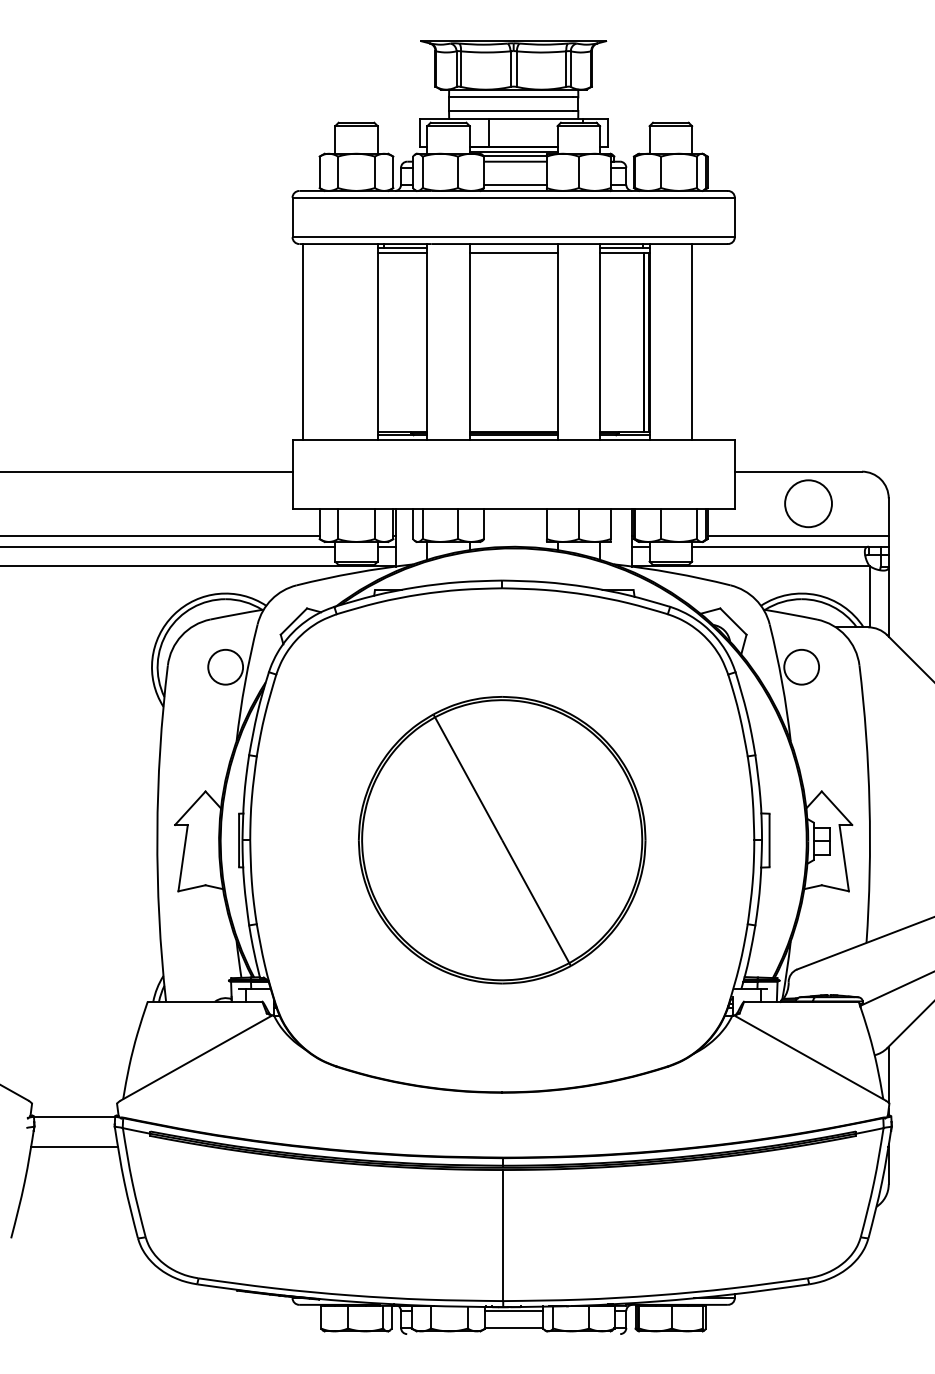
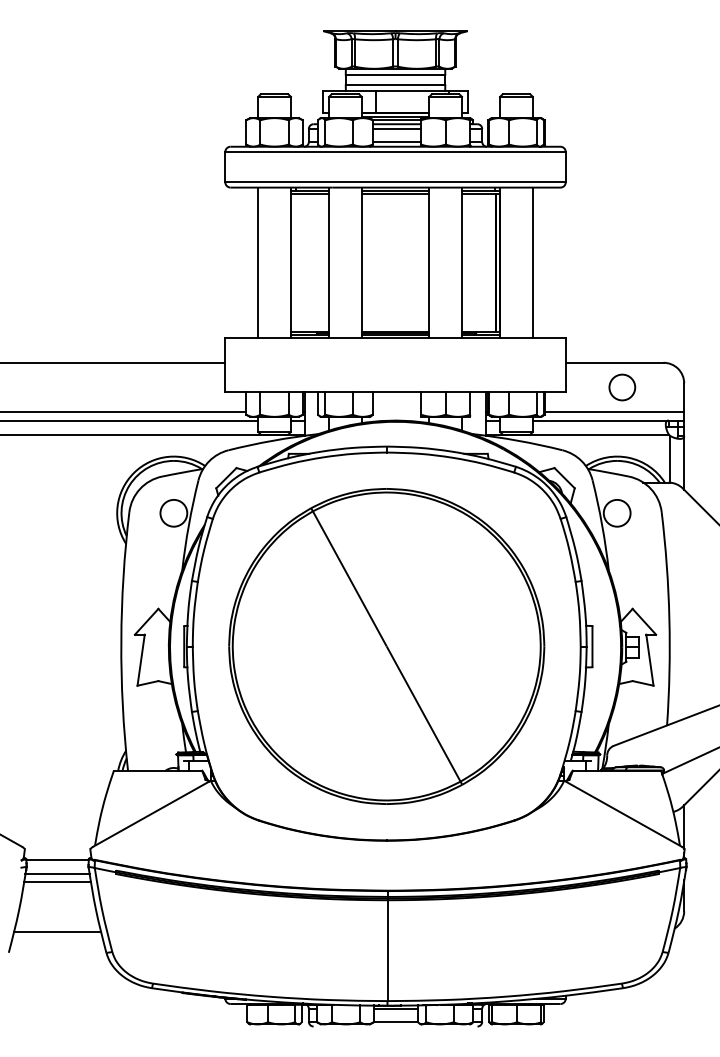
line: (515, 167) -> (396, 128), added
line: (513, 248) -> (395, 191), added
line: (303, 341) -> (258, 262), moved
circle: (807, 503) -> (621, 387), size x0.71
part: (501, 839) -> (386, 645), size x1.43
line: (74, 1136) -> (57, 874), added
line: (74, 1211) -> (57, 932), added

